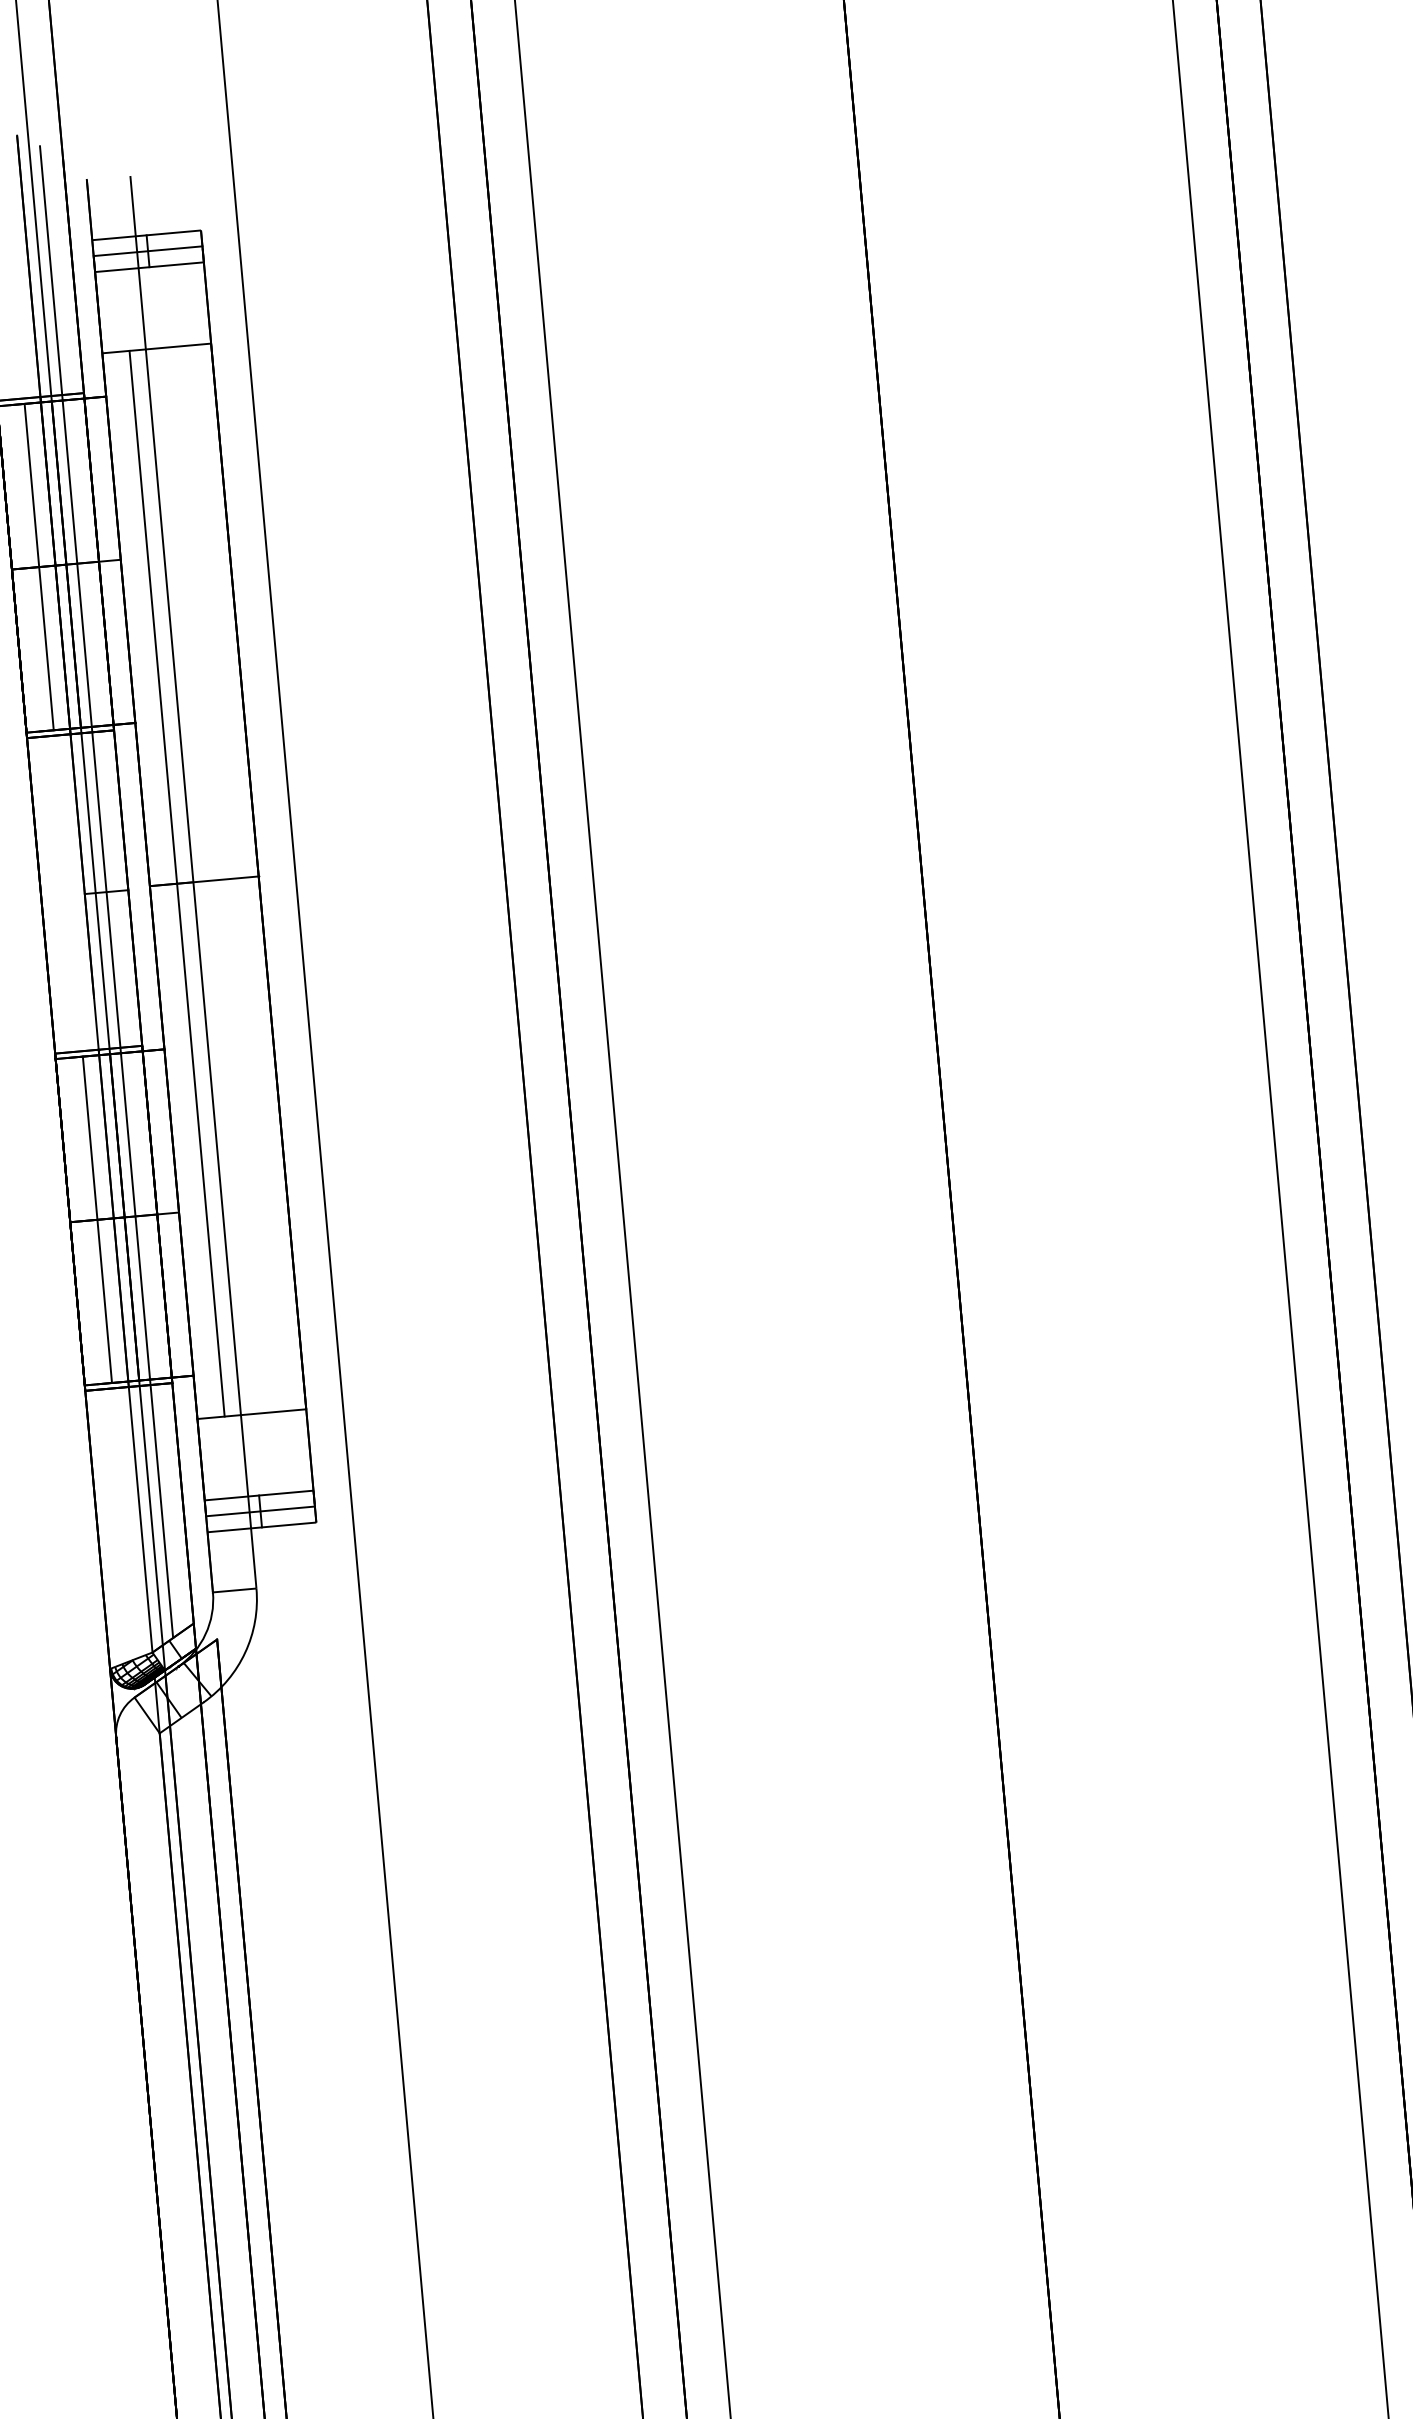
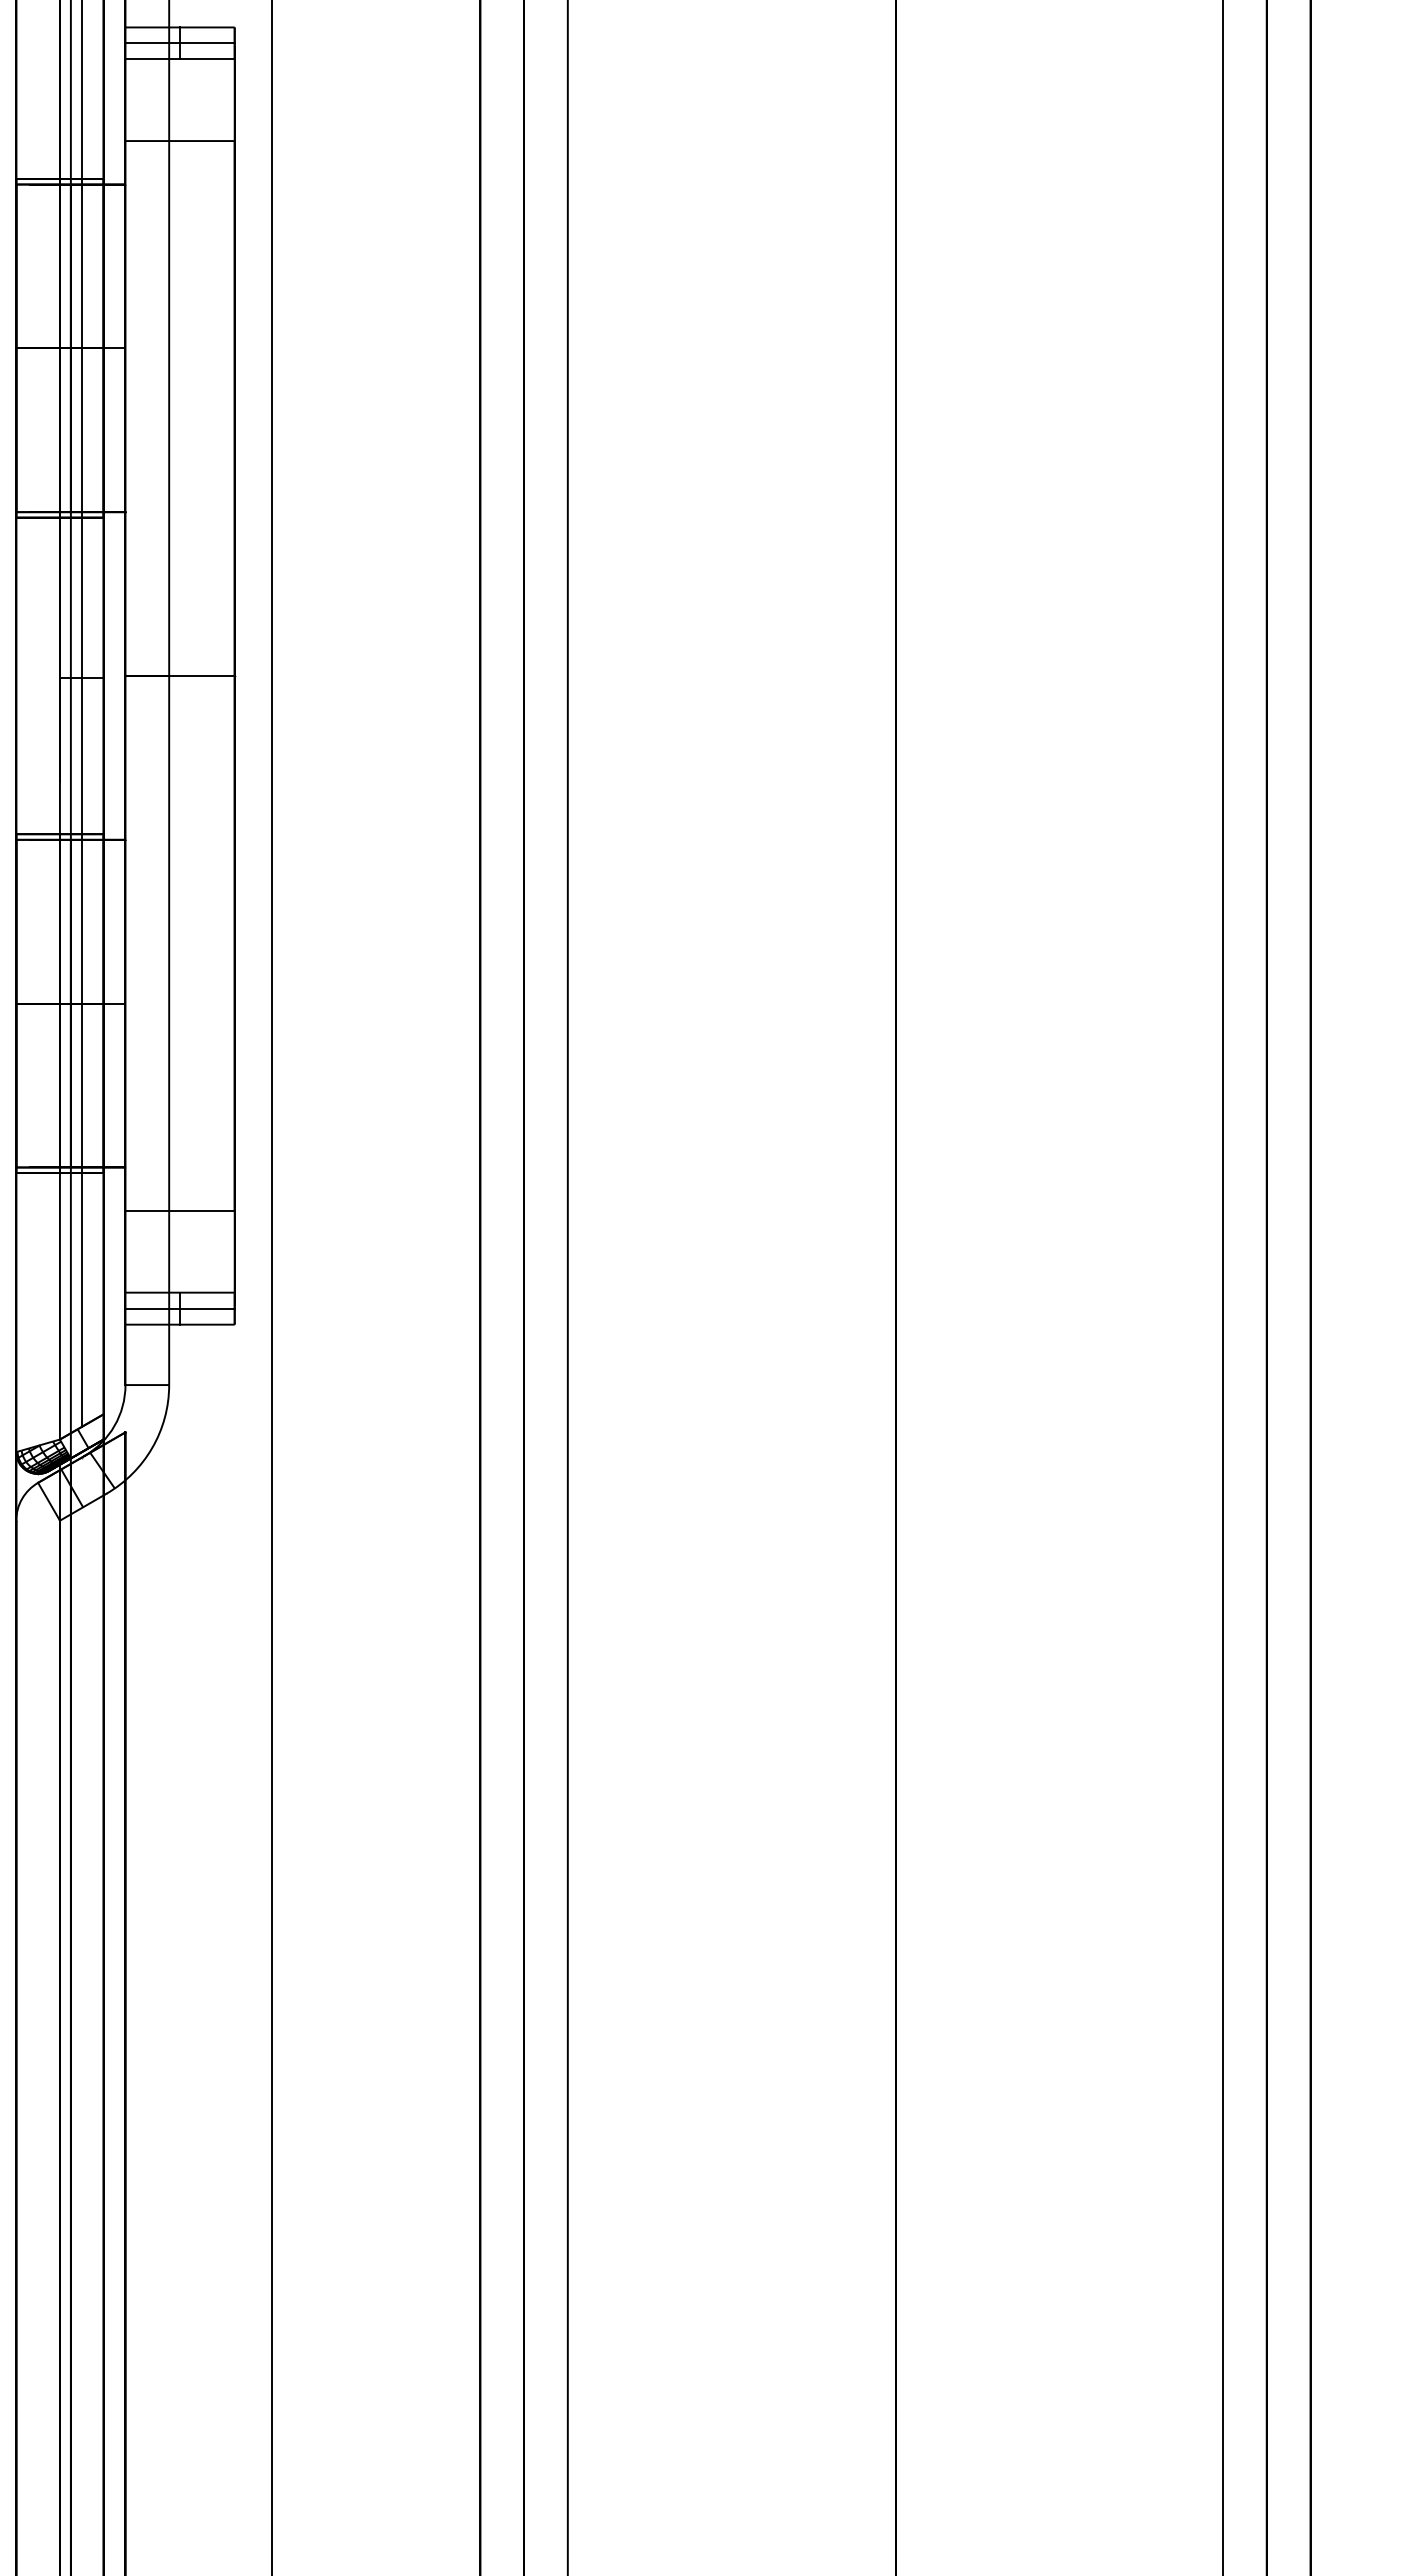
line: (39, 567) -> (43, 348), removed
line: (176, 883) -> (152, 675), removed
line: (97, 1219) -> (43, 1003), removed

